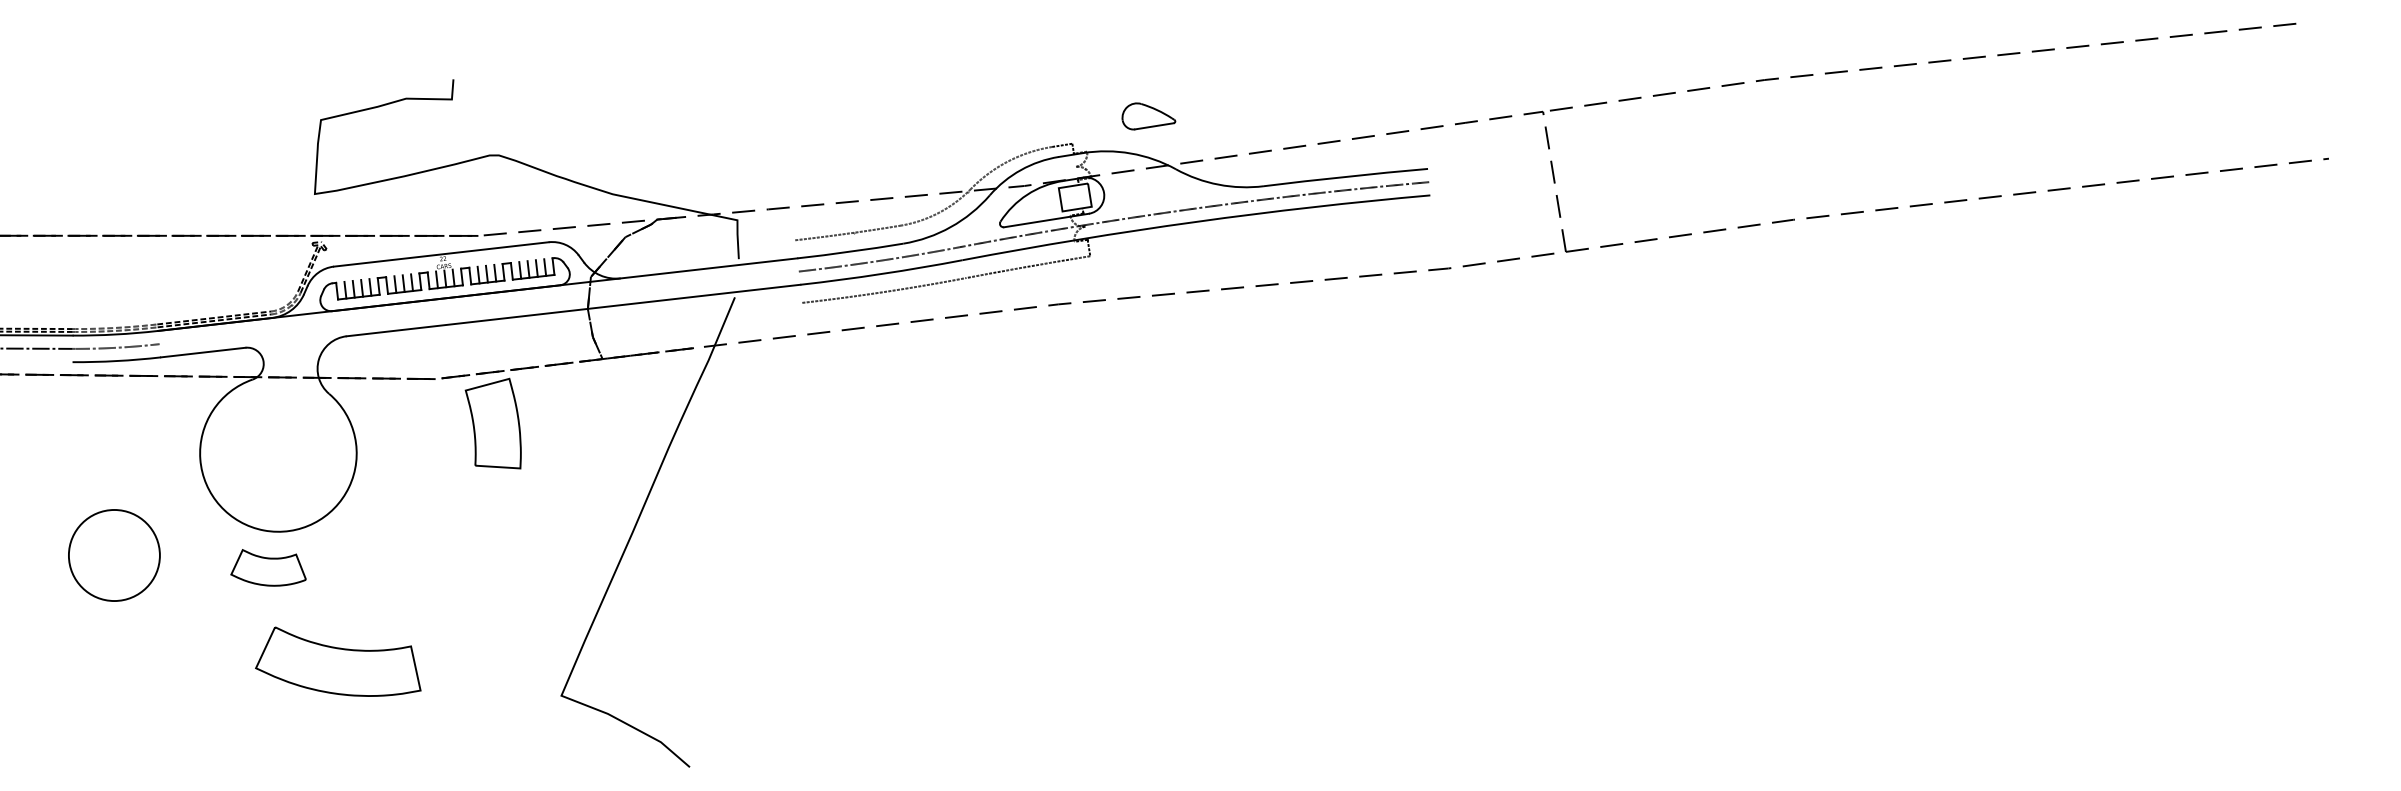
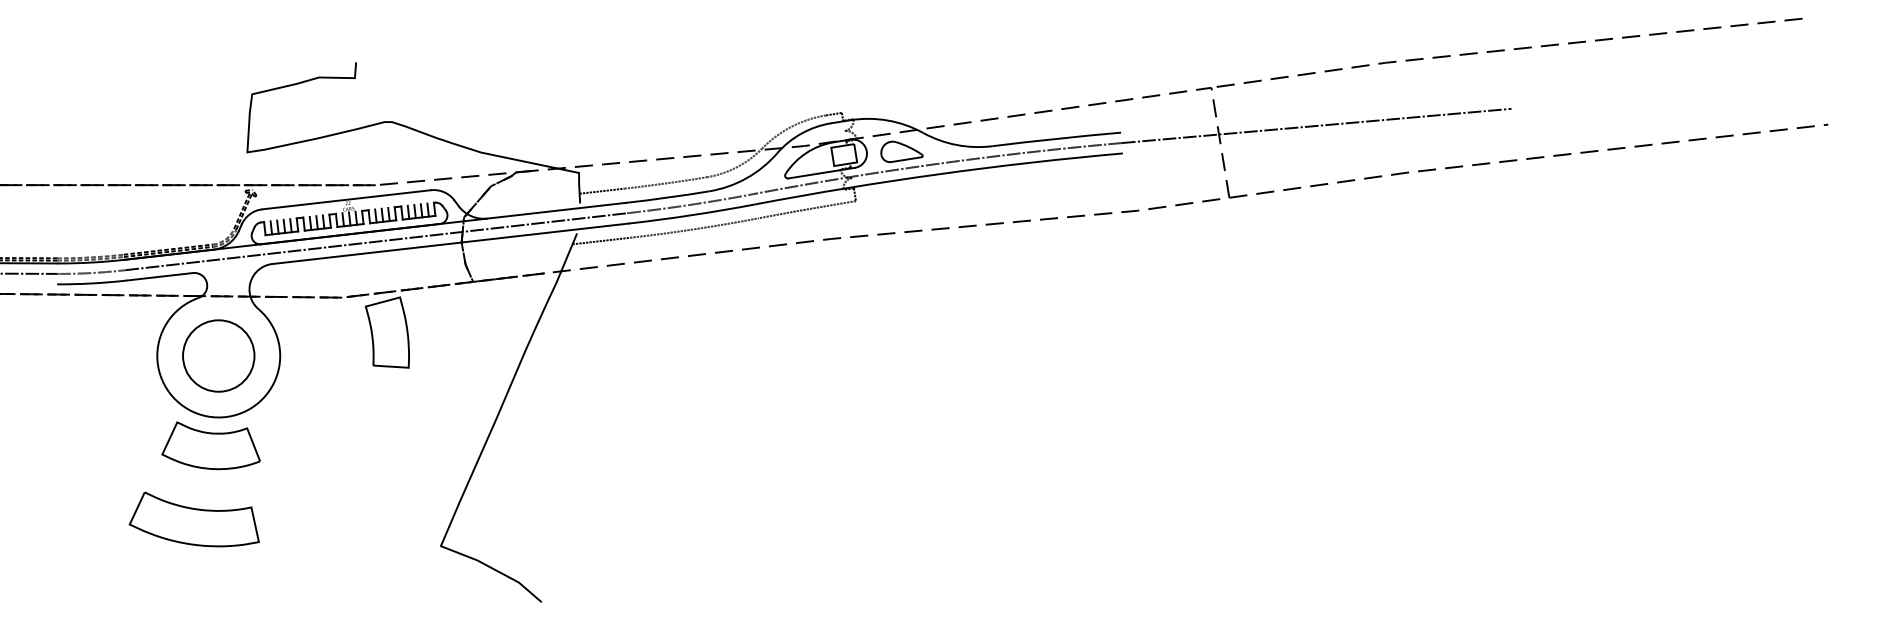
part: (1148, 116) -> (901, 151), moved
line: (1677, 160) -> (1316, 126), added
line: (766, 243) -> (601, 191), added
line: (765, 306) -> (601, 240), added
line: (478, 307) -> (375, 241), added
circle: (114, 555) -> (218, 356), moved
part: (268, 567) -> (210, 445), size x1.67
part: (338, 661) -> (194, 519), moved

